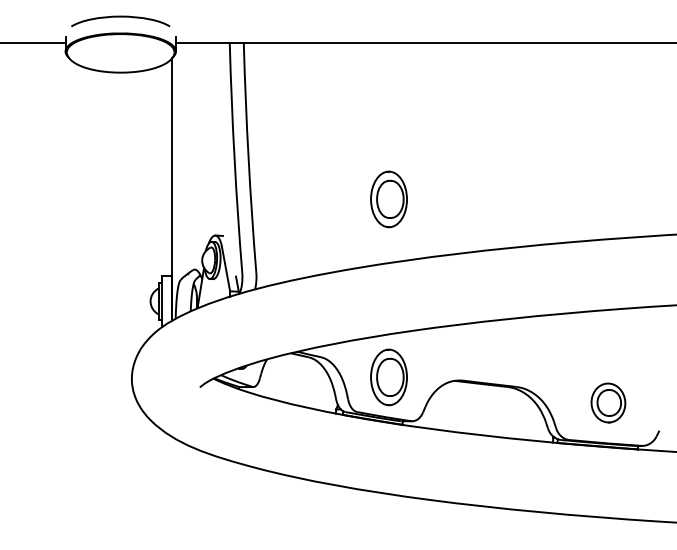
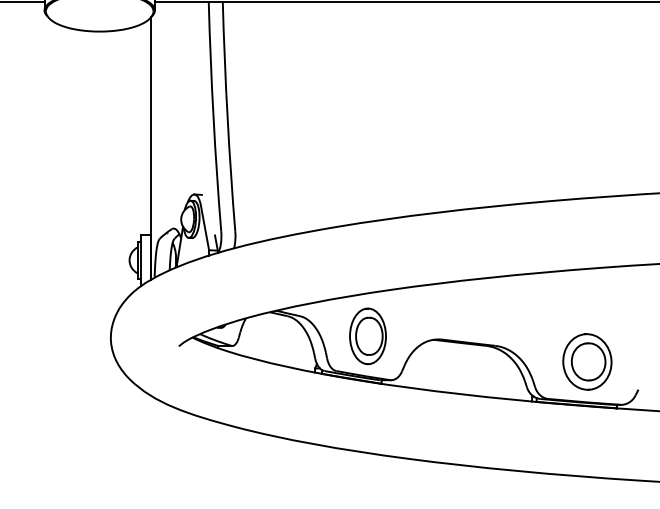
part: (388, 199) -> (367, 158), removed
part: (608, 402) -> (587, 361), size x1.43

